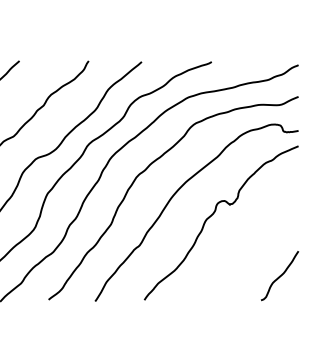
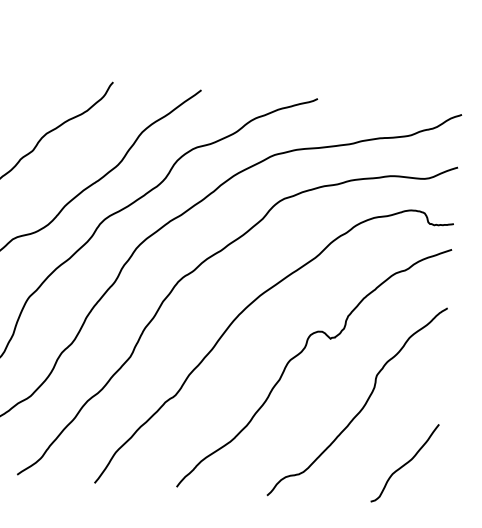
curve: (252, 242) -> (363, 404), added

